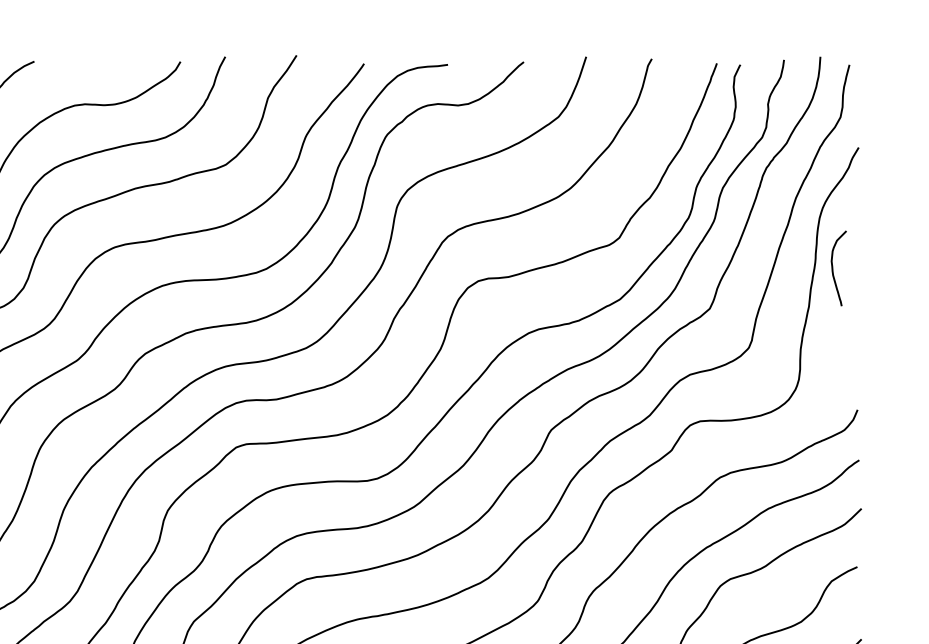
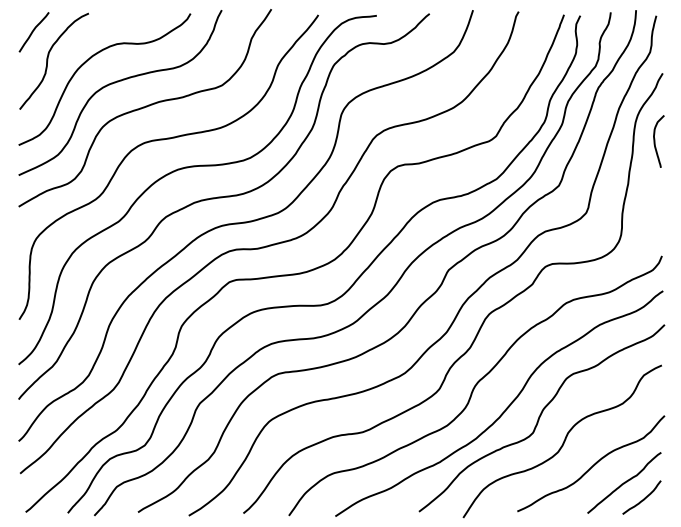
curve: (833, 268) -> (655, 141), moved

